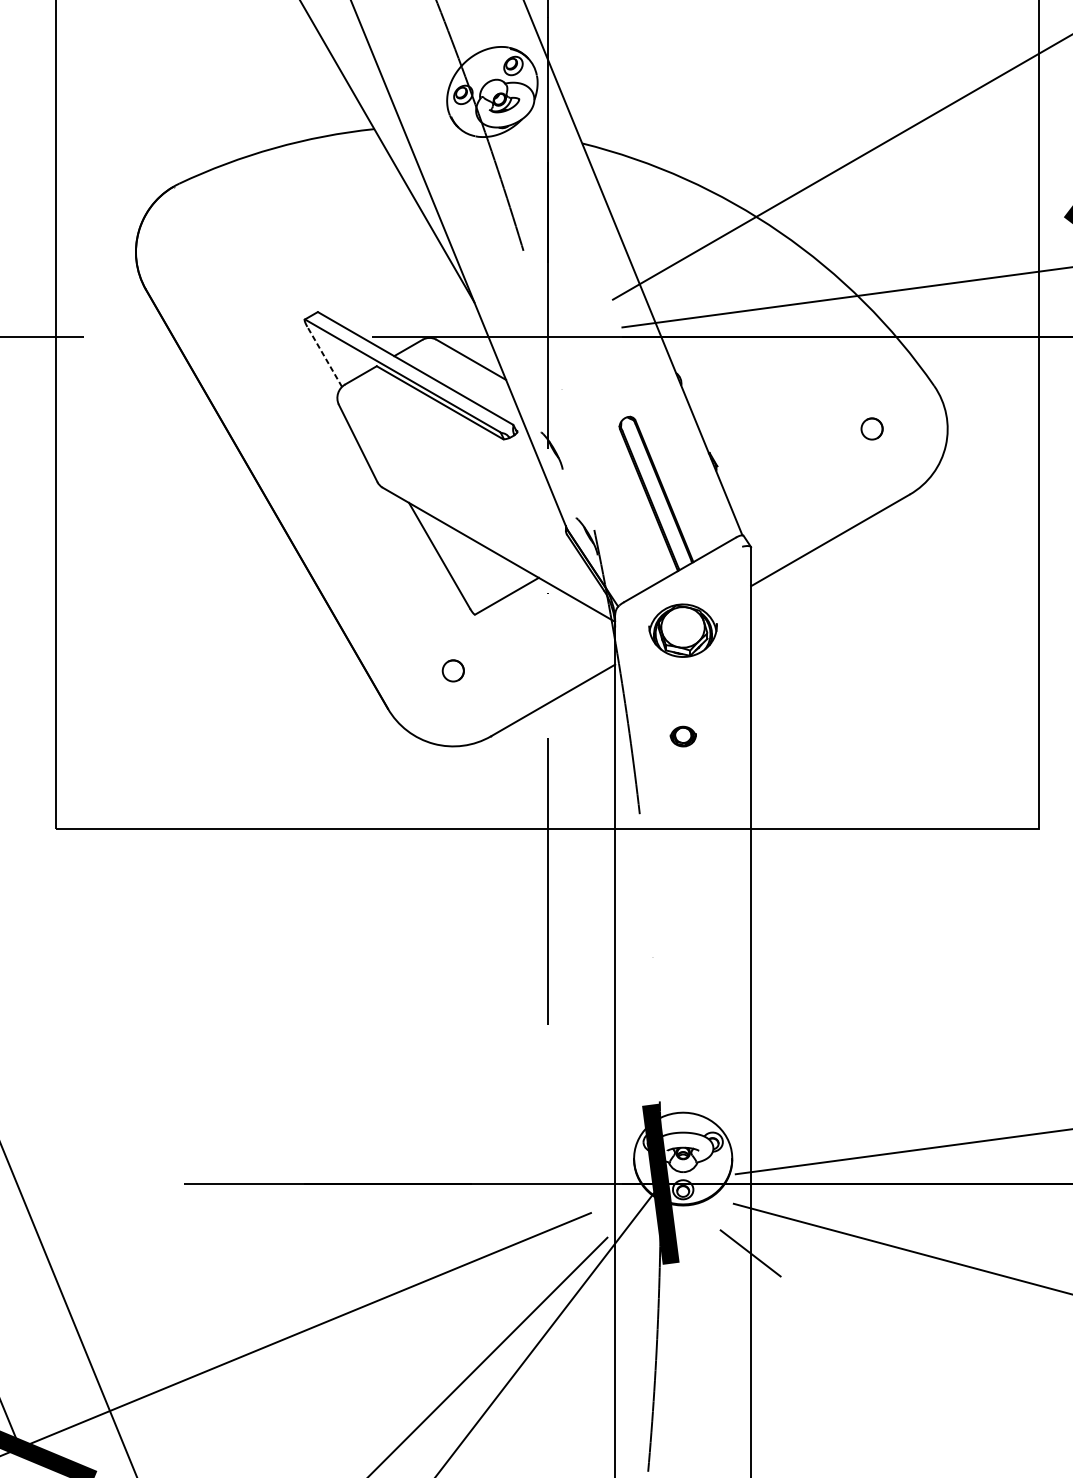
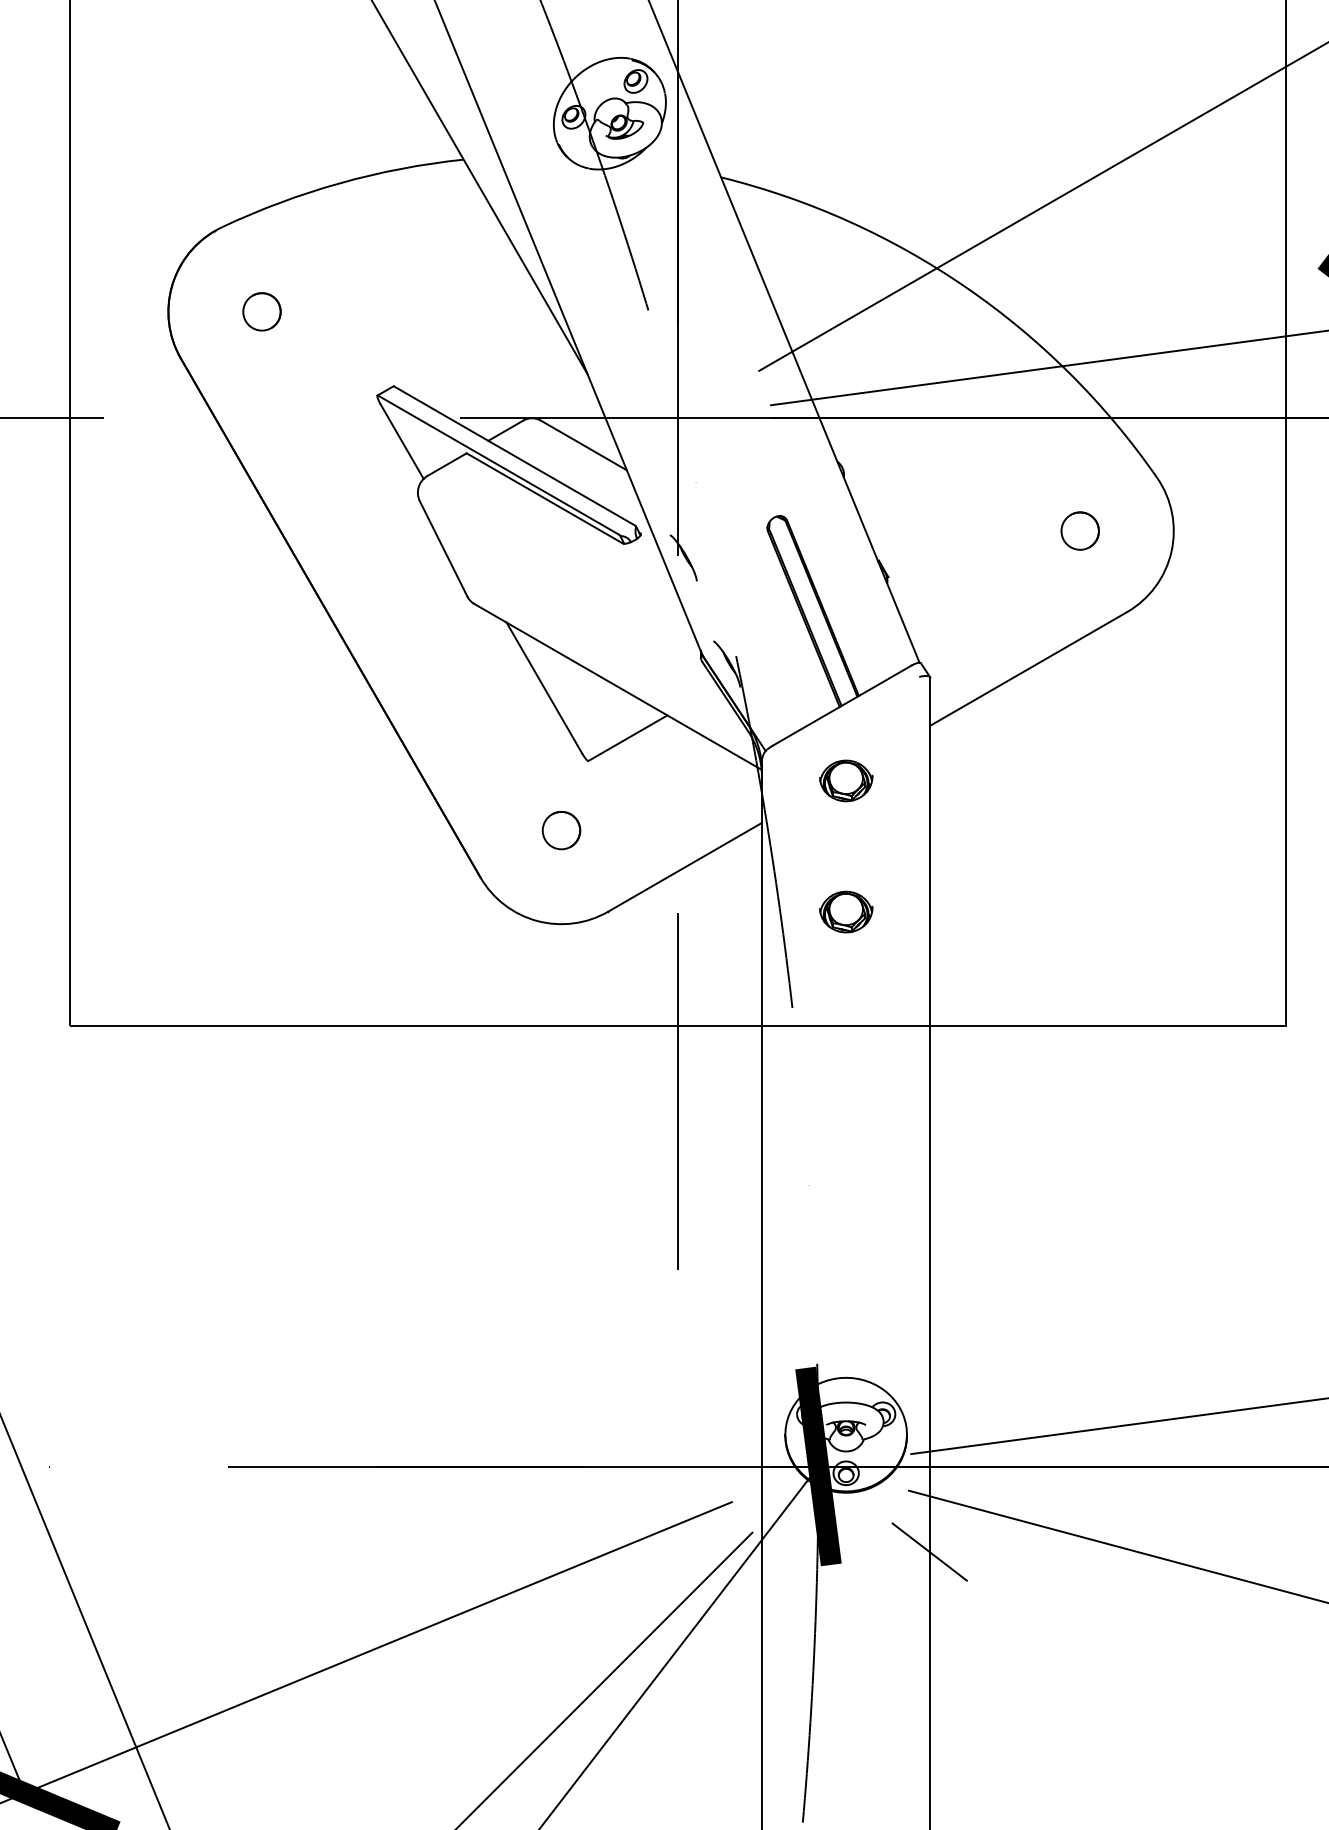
circle: (211, 251) -> (261, 311), added
line: (324, 356) -> (402, 441), dashed -> solid
circle: (871, 428) -> (1079, 530), size x1.43
part: (683, 630) -> (846, 780), size x0.62
part: (453, 670) -> (561, 830), size x1.43
part: (683, 736) -> (846, 911), size x1.67

